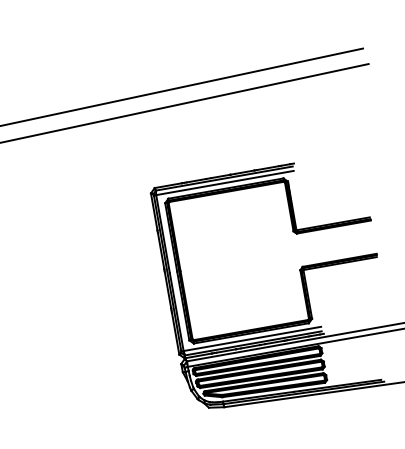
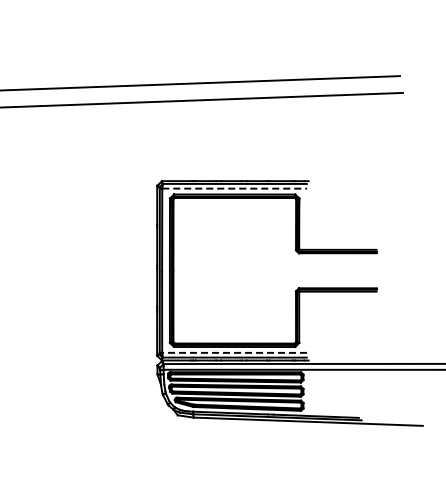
line: (225, 182) -> (235, 188), solid -> dashed
line: (252, 338) -> (234, 352), solid -> dashed

